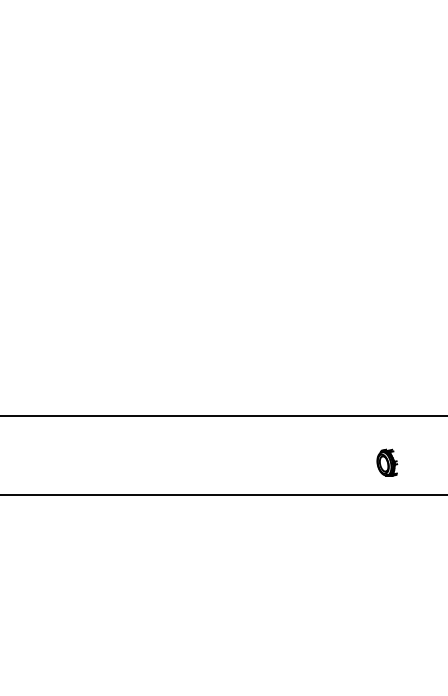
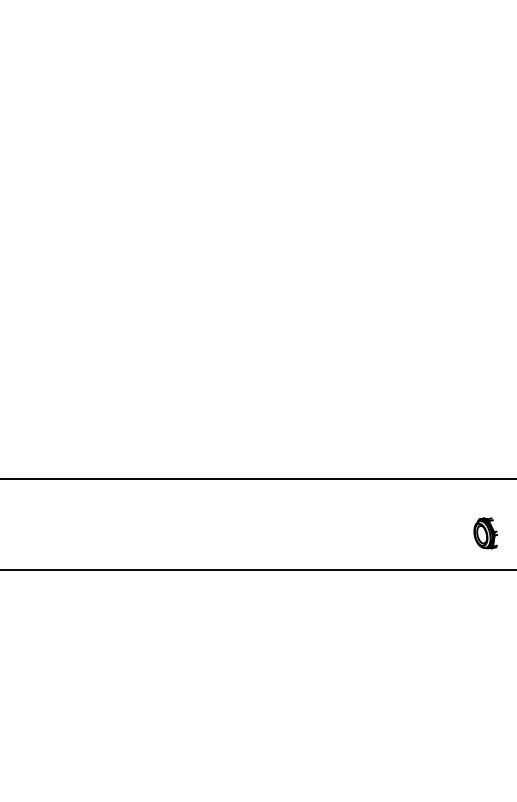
part: (387, 462) -> (485, 533), moved

